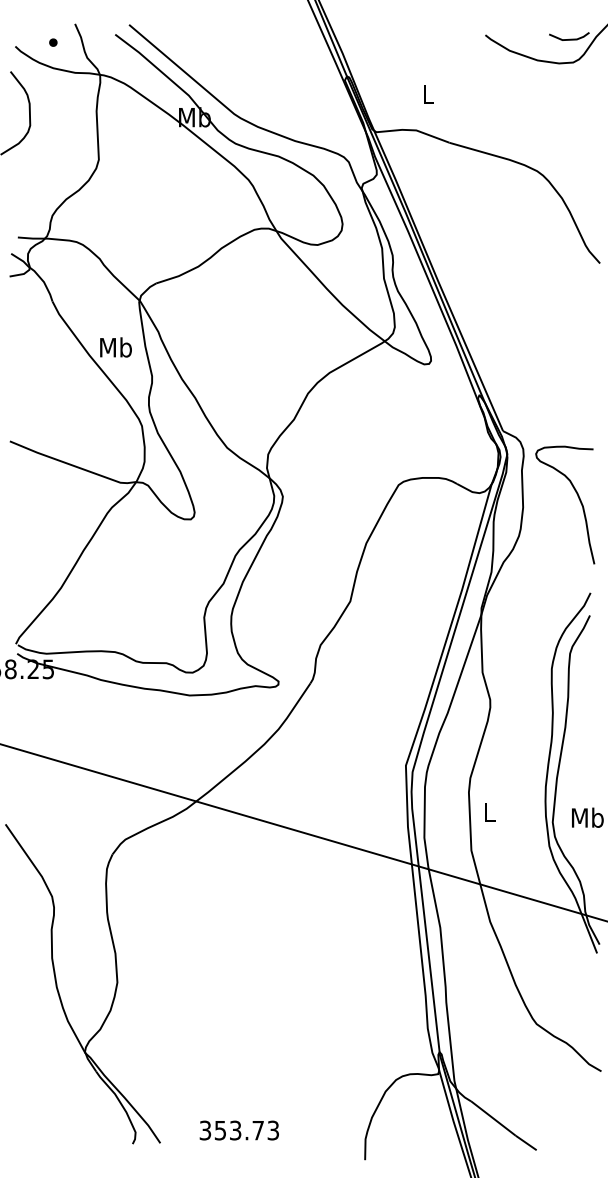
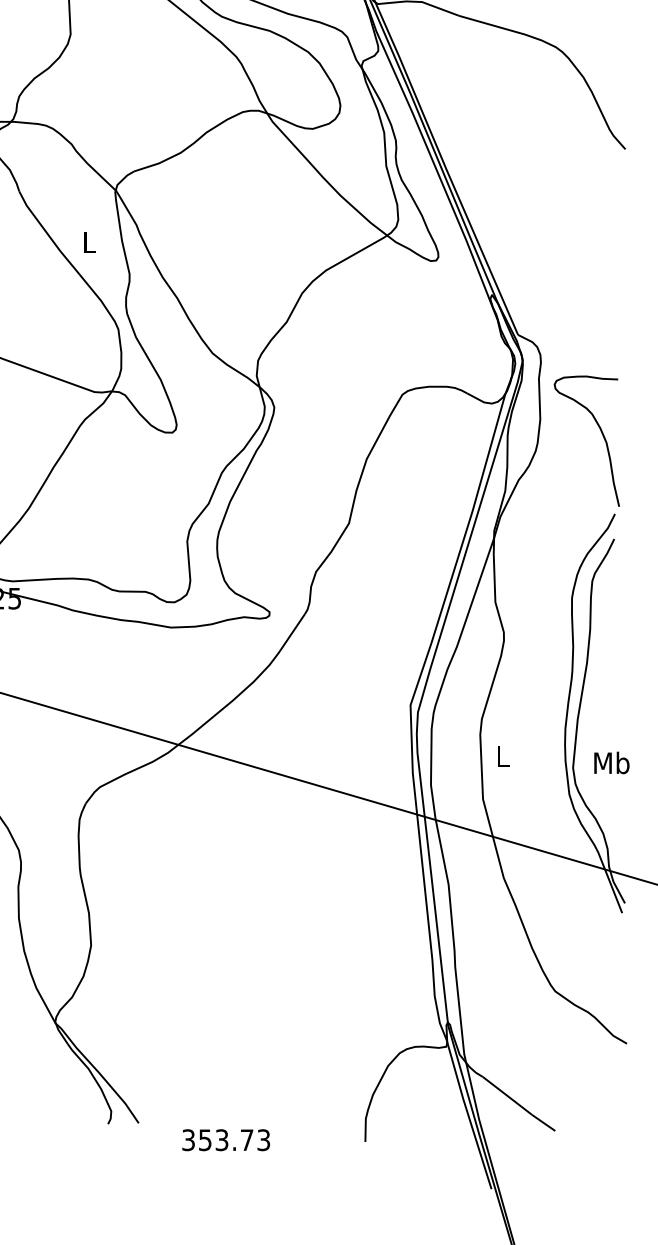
text: (115, 347) -> (89, 242), Mb -> L
curve: (578, 498) -> (601, 433), moved
text: (238, 1130) -> (225, 1140), moved

